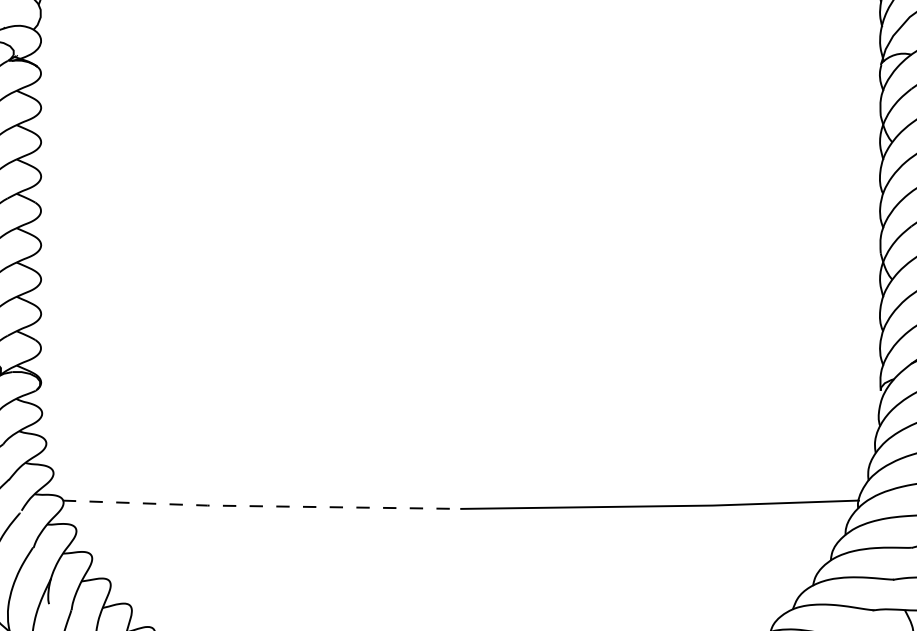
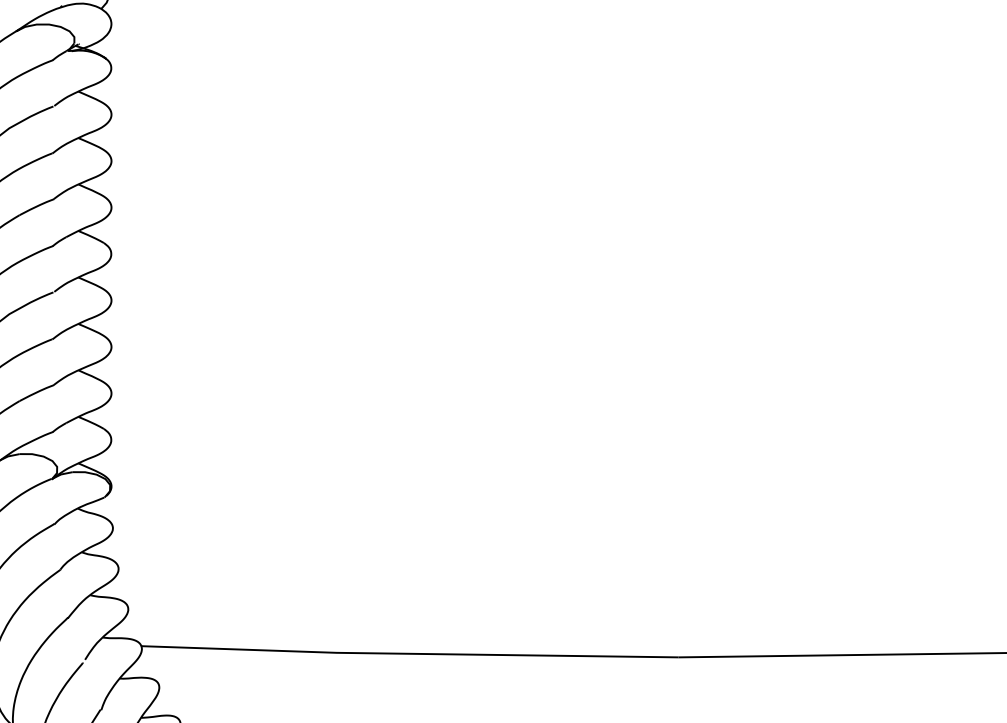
line: (261, 506) -> (409, 654), dashed -> solid

